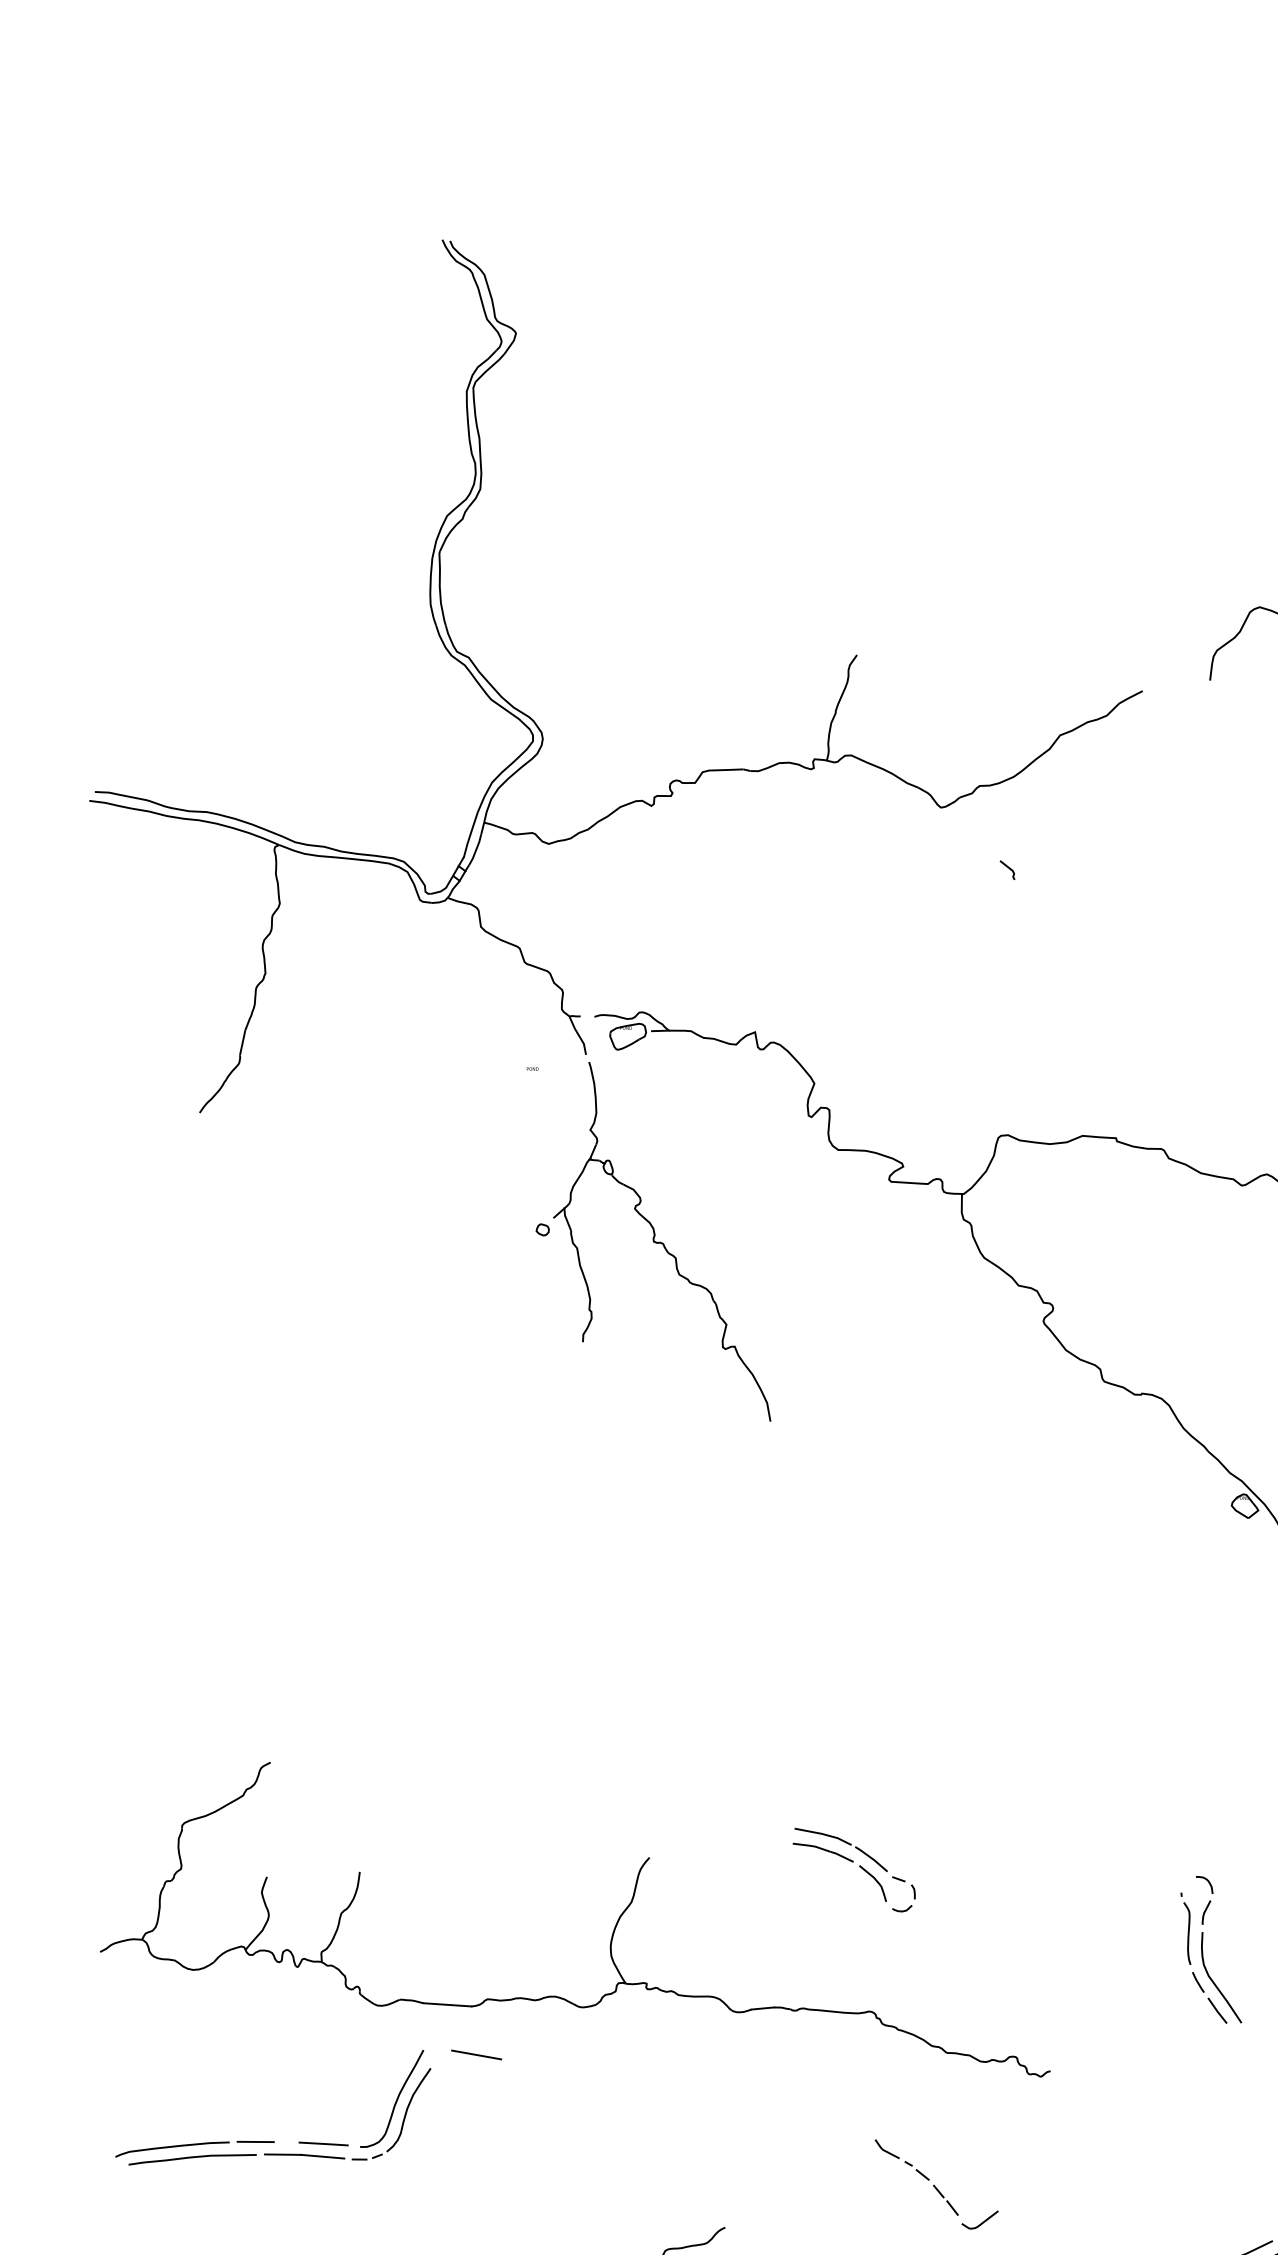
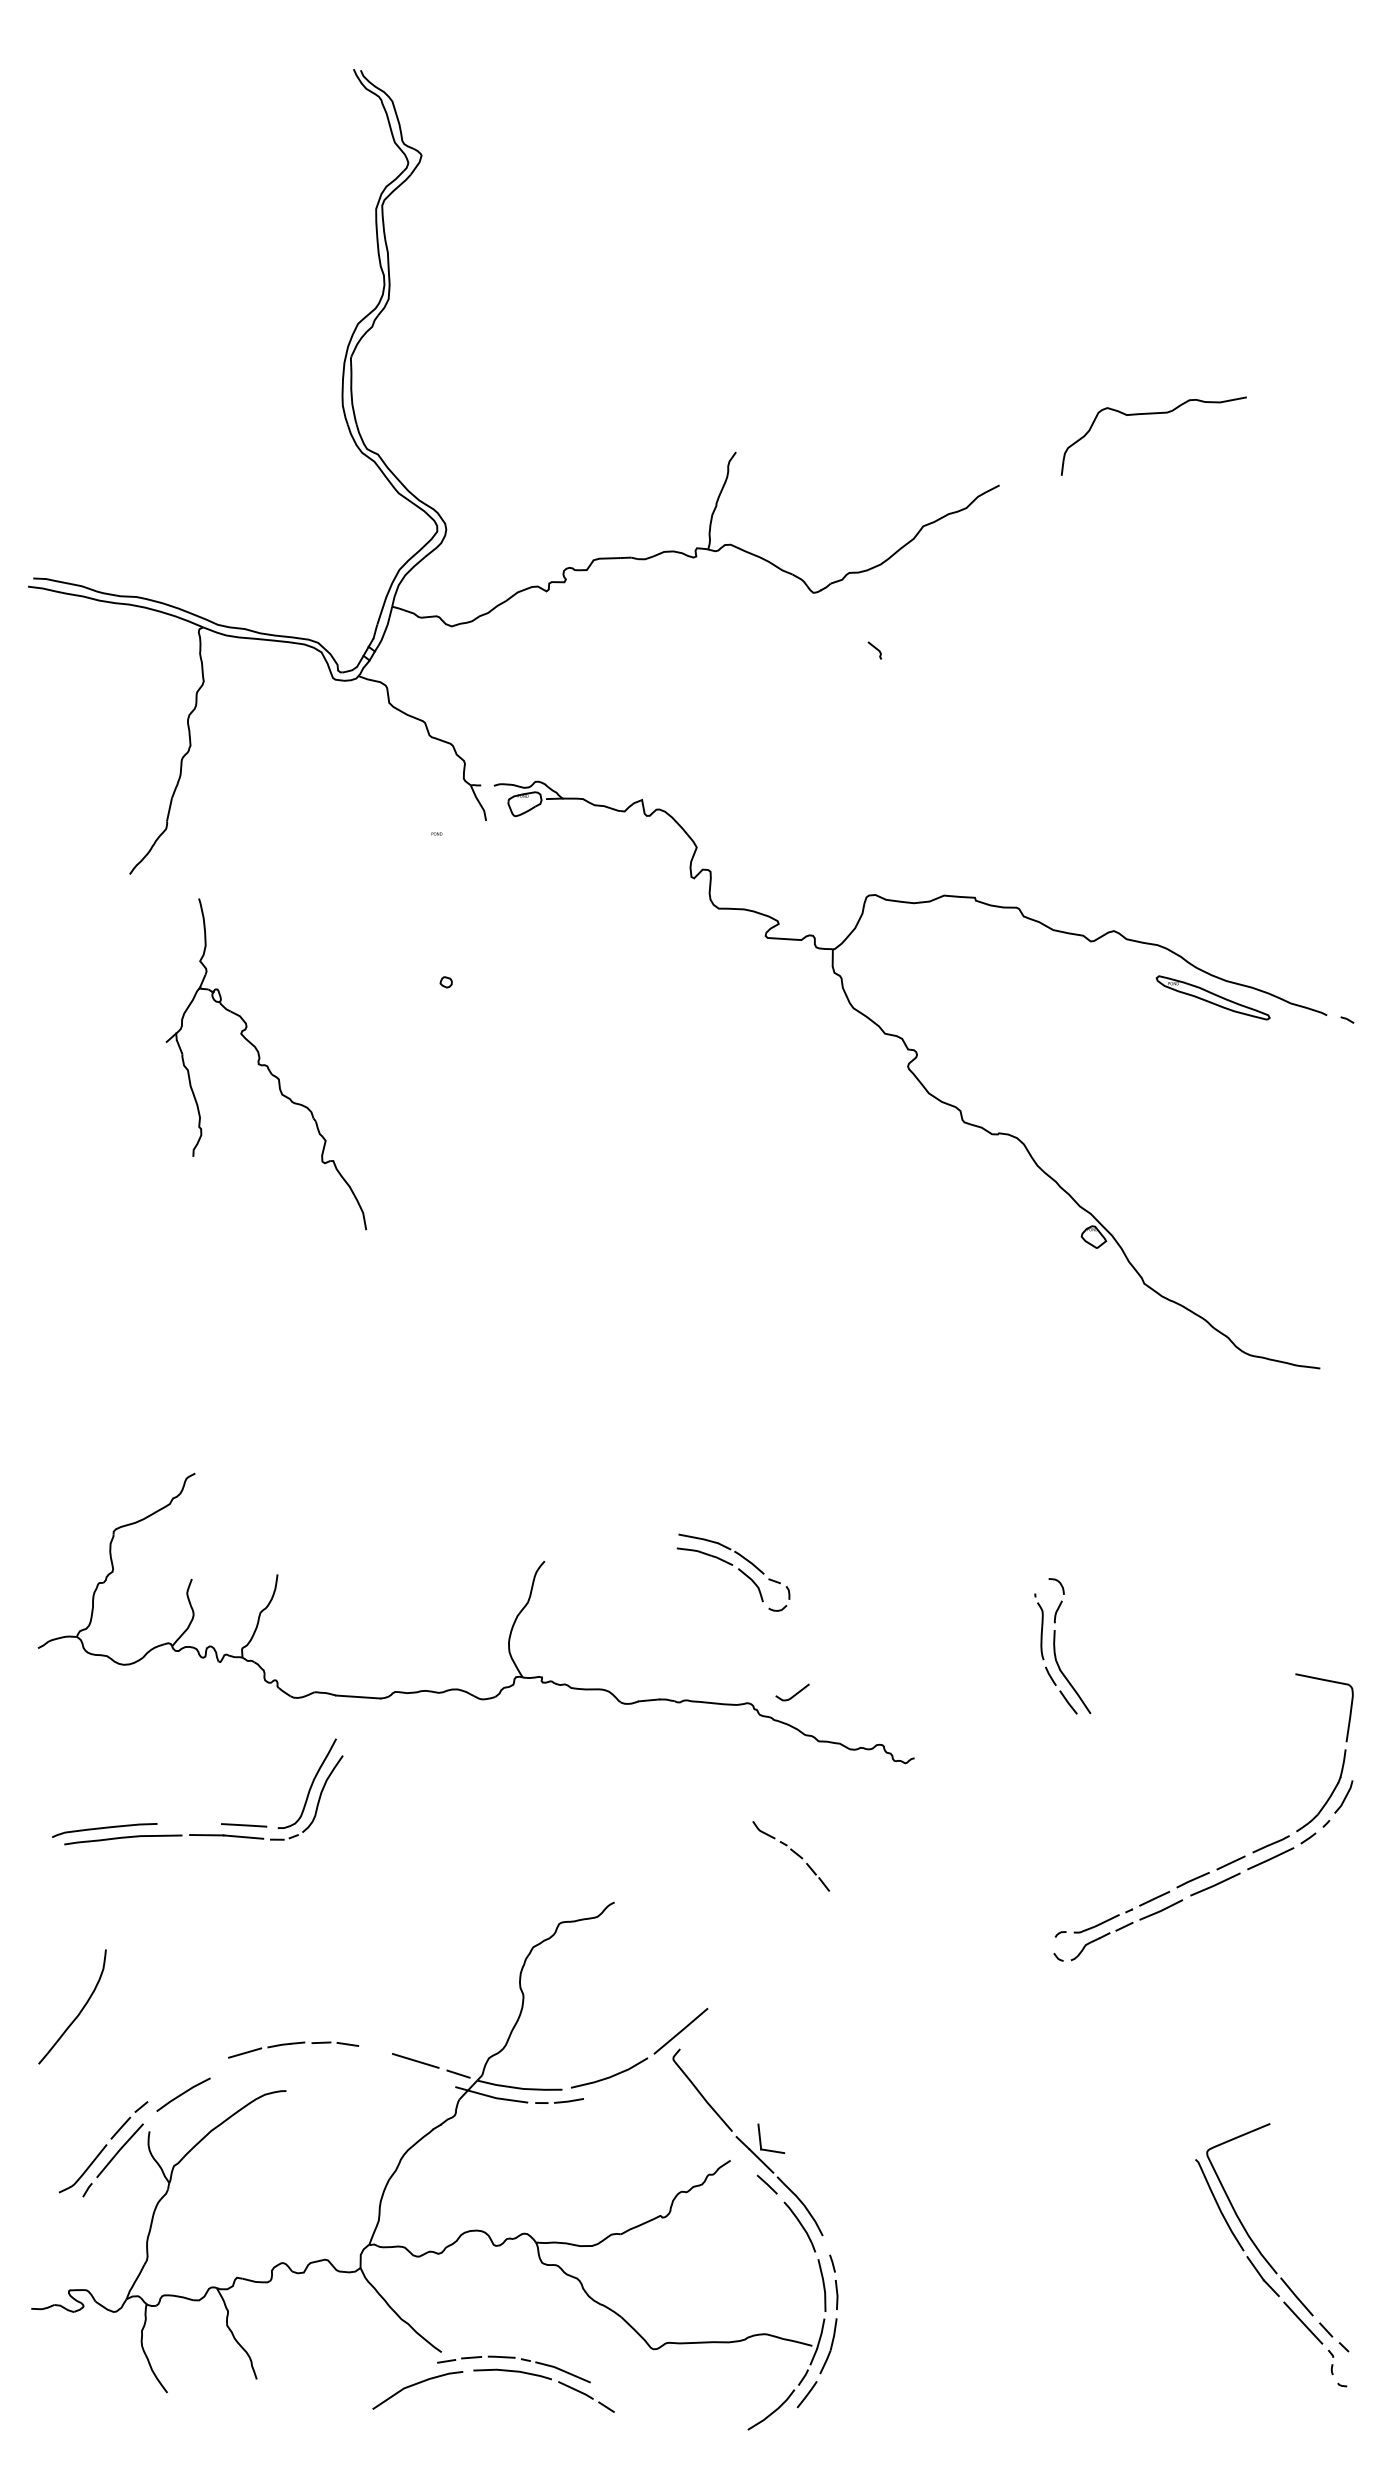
part: (662, 1242) -> (266, 1064), moved
line: (475, 2055) -> (384, 1743), removed
line: (255, 2141) -> (181, 1823), removed
curve: (982, 2222) -> (794, 1694), moved

